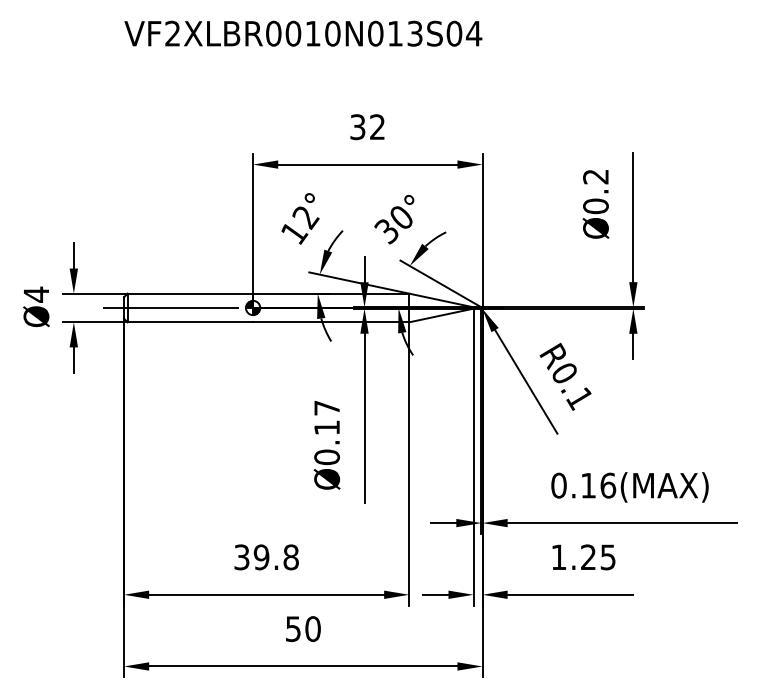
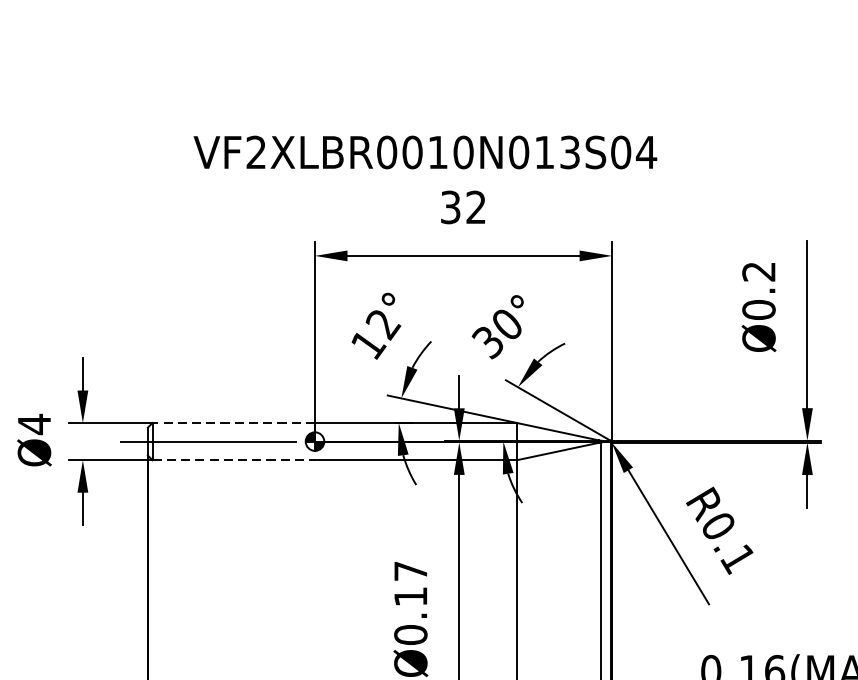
text: (303, 33) -> (425, 152), moved
line: (190, 293) -> (233, 422), solid -> dashed
line: (190, 322) -> (233, 460), solid -> dashed

